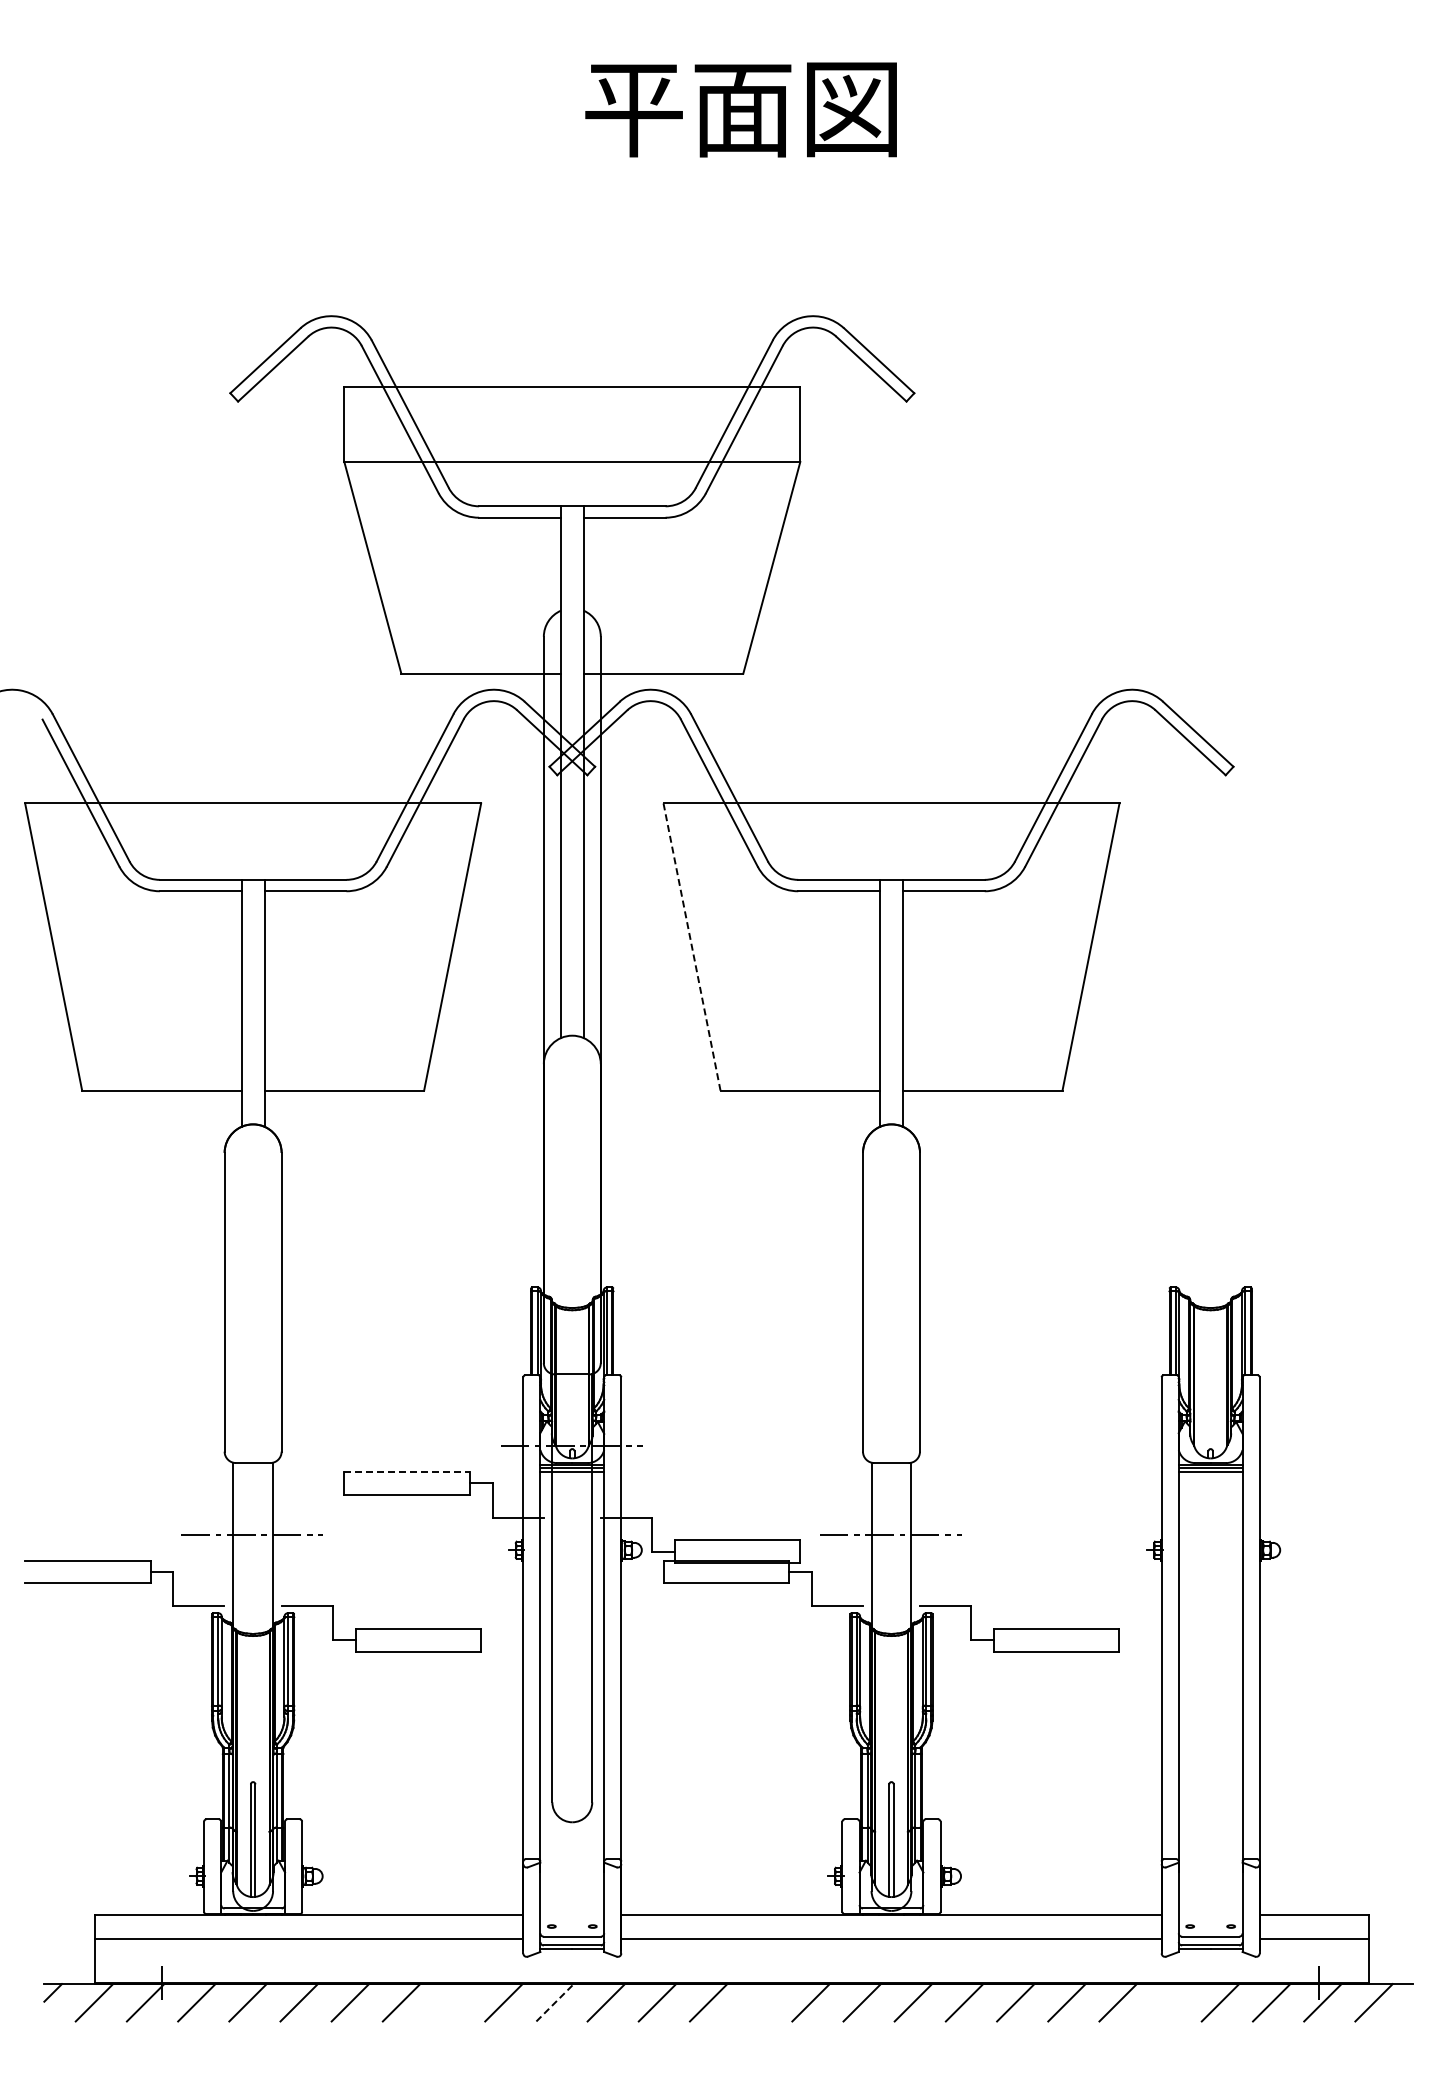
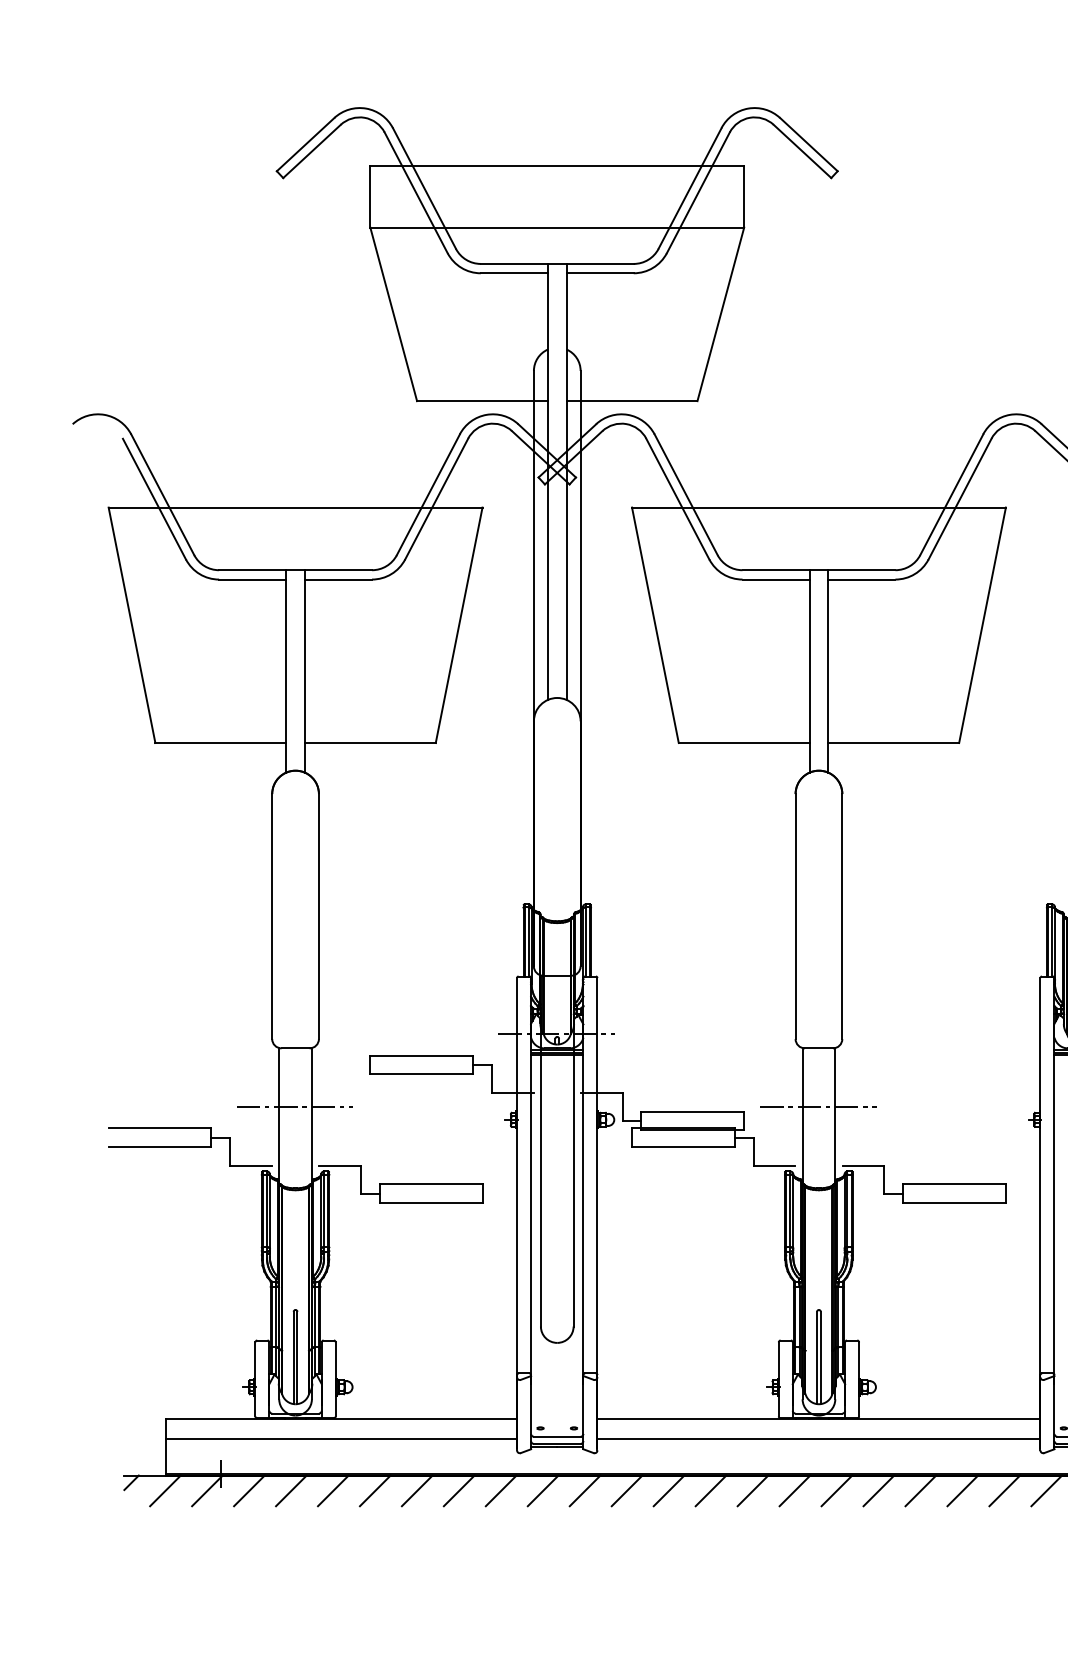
line: (692, 947) -> (655, 625), dashed -> solid
line: (407, 1471) -> (422, 1055), dashed -> solid
line: (452, 2002) -> (459, 1490), added
line: (555, 2002) -> (543, 1490), dashed -> solid
line: (759, 2002) -> (710, 1490), added
line: (1169, 2002) -> (1046, 1490), added

